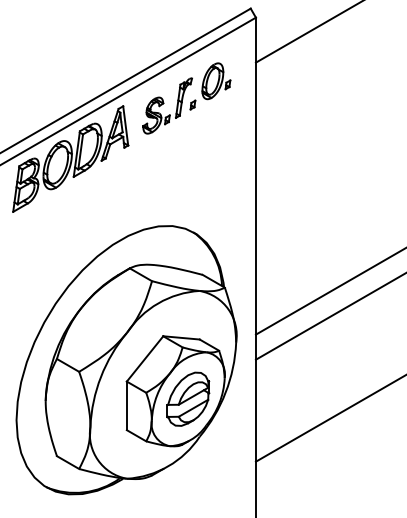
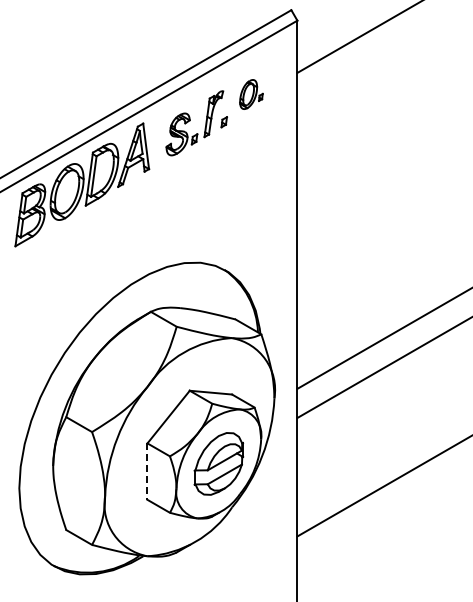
part: (216, 81) -> (251, 94), size x0.7
line: (126, 406) -> (147, 472), solid -> dashed

